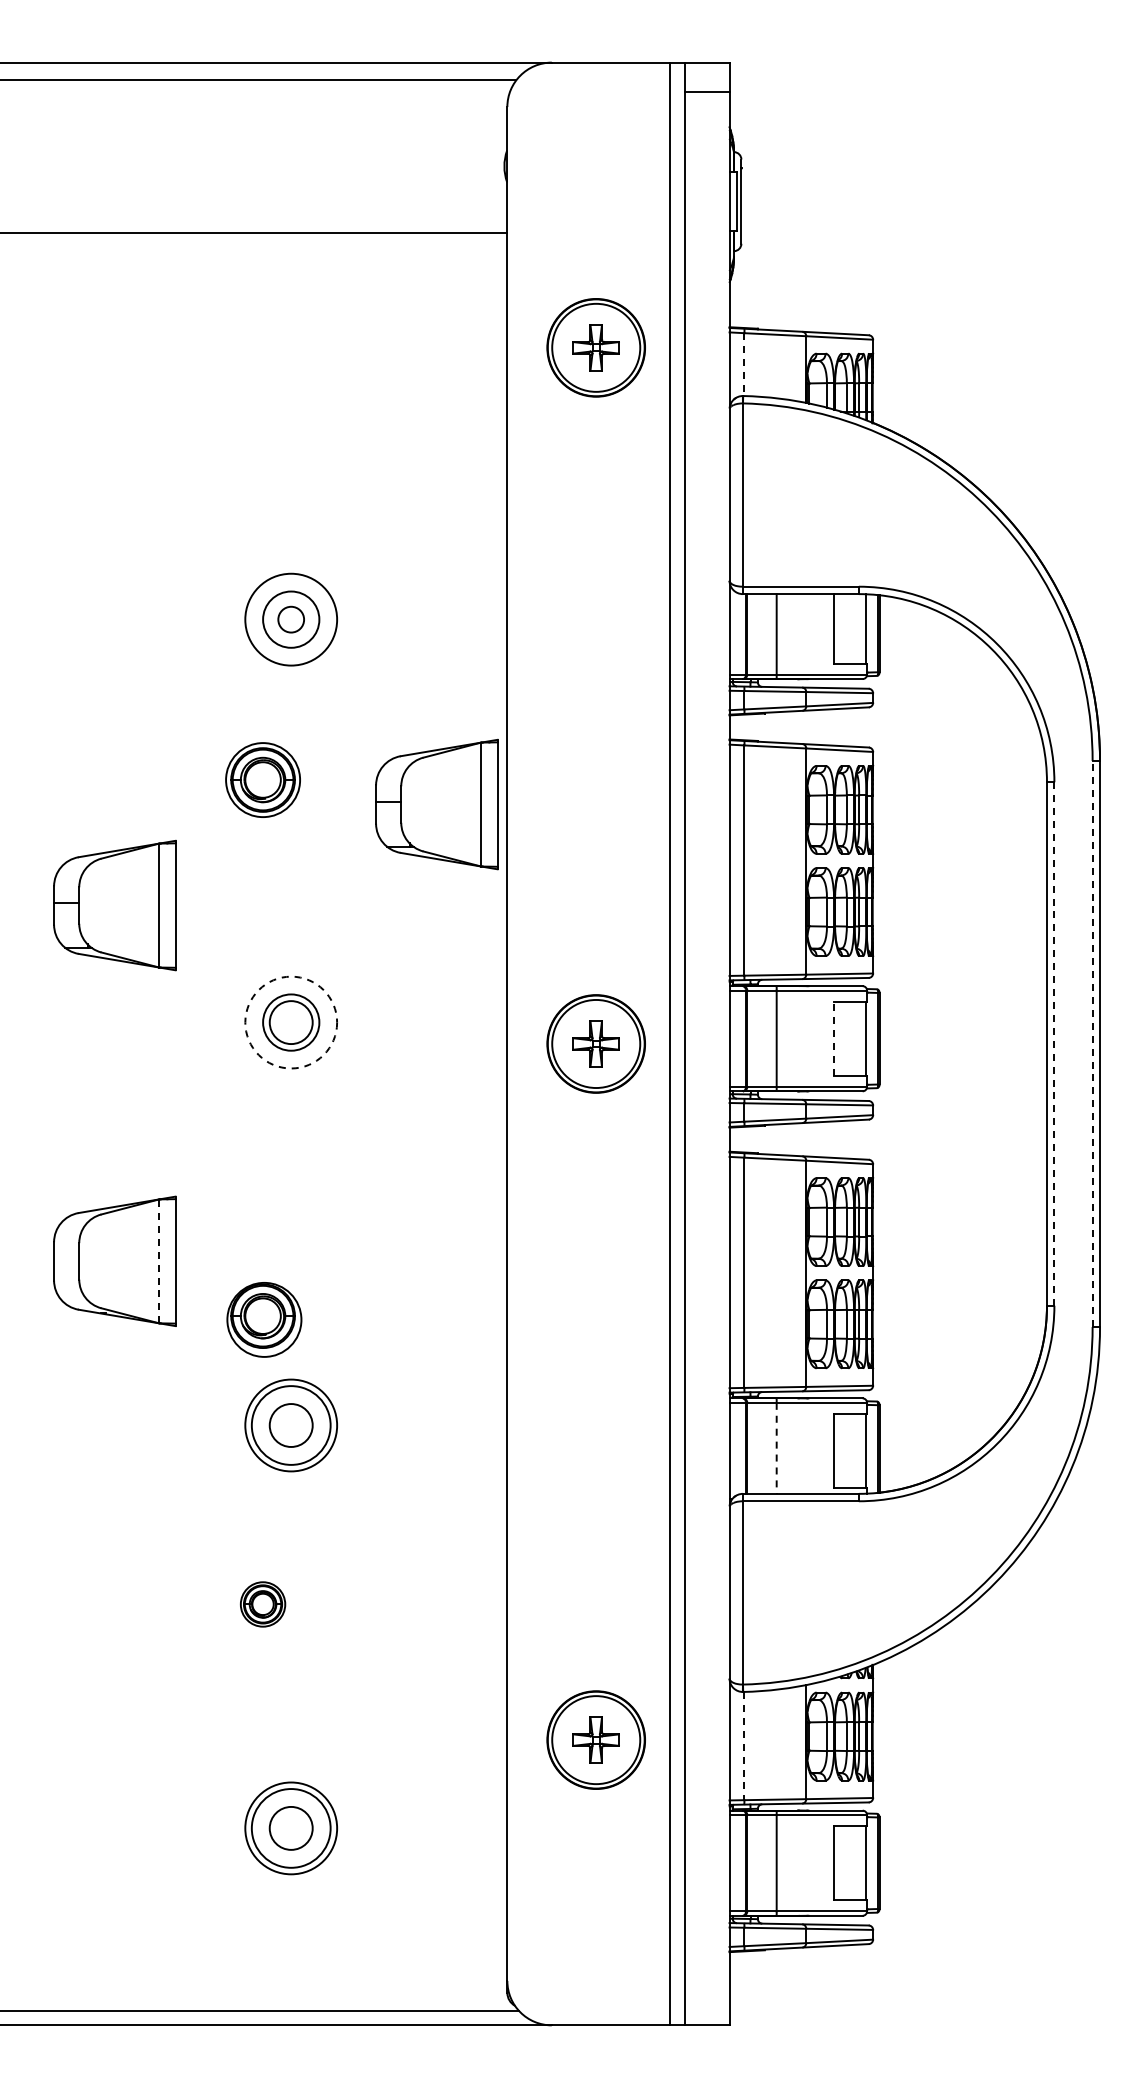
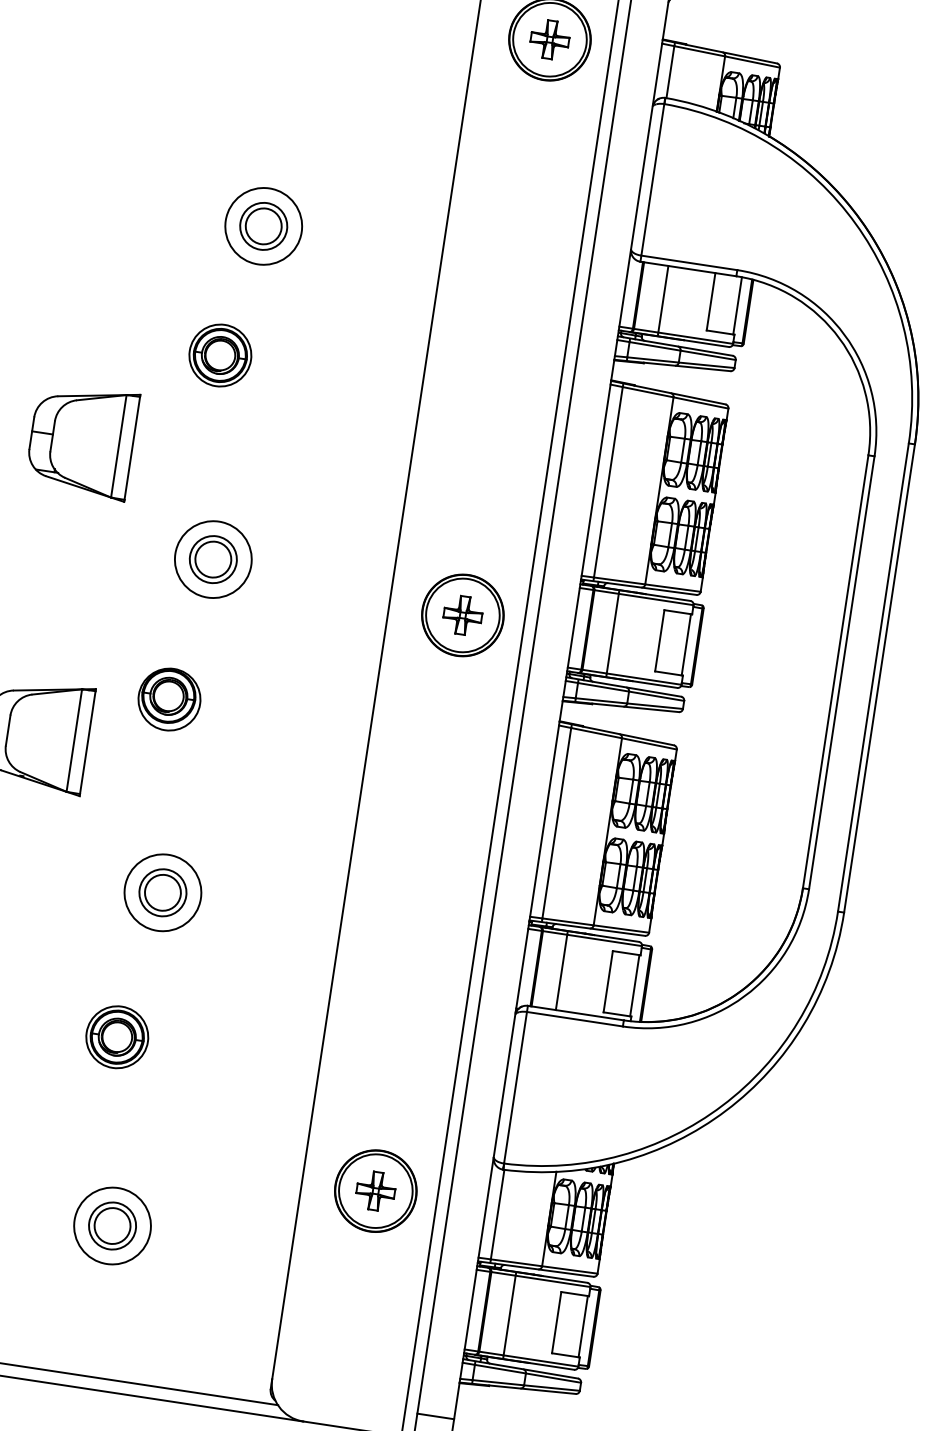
line: (744, 365) -> (670, 72), dashed -> solid
circle: (290, 619) -> (263, 226), size x1.67
part: (436, 804) -> (360, 397), removed
circle: (291, 1022) -> (213, 559), dashed -> solid
line: (833, 1038) -> (659, 640), dashed -> solid
line: (1054, 1043) -> (841, 672), dashed -> solid
line: (1092, 1043) -> (873, 677), dashed -> solid
line: (159, 1261) -> (74, 740), dashed -> solid
part: (264, 1319) -> (169, 699), moved
circle: (291, 1425) -> (163, 892), size x0.71
line: (776, 1448) -> (561, 972), dashed -> solid
part: (262, 1604) -> (116, 1037), size x1.67
line: (744, 1746) -> (497, 1214), dashed -> solid
circle: (291, 1828) -> (112, 1226), size x0.71
line: (707, 1995) -> (435, 1416), added

